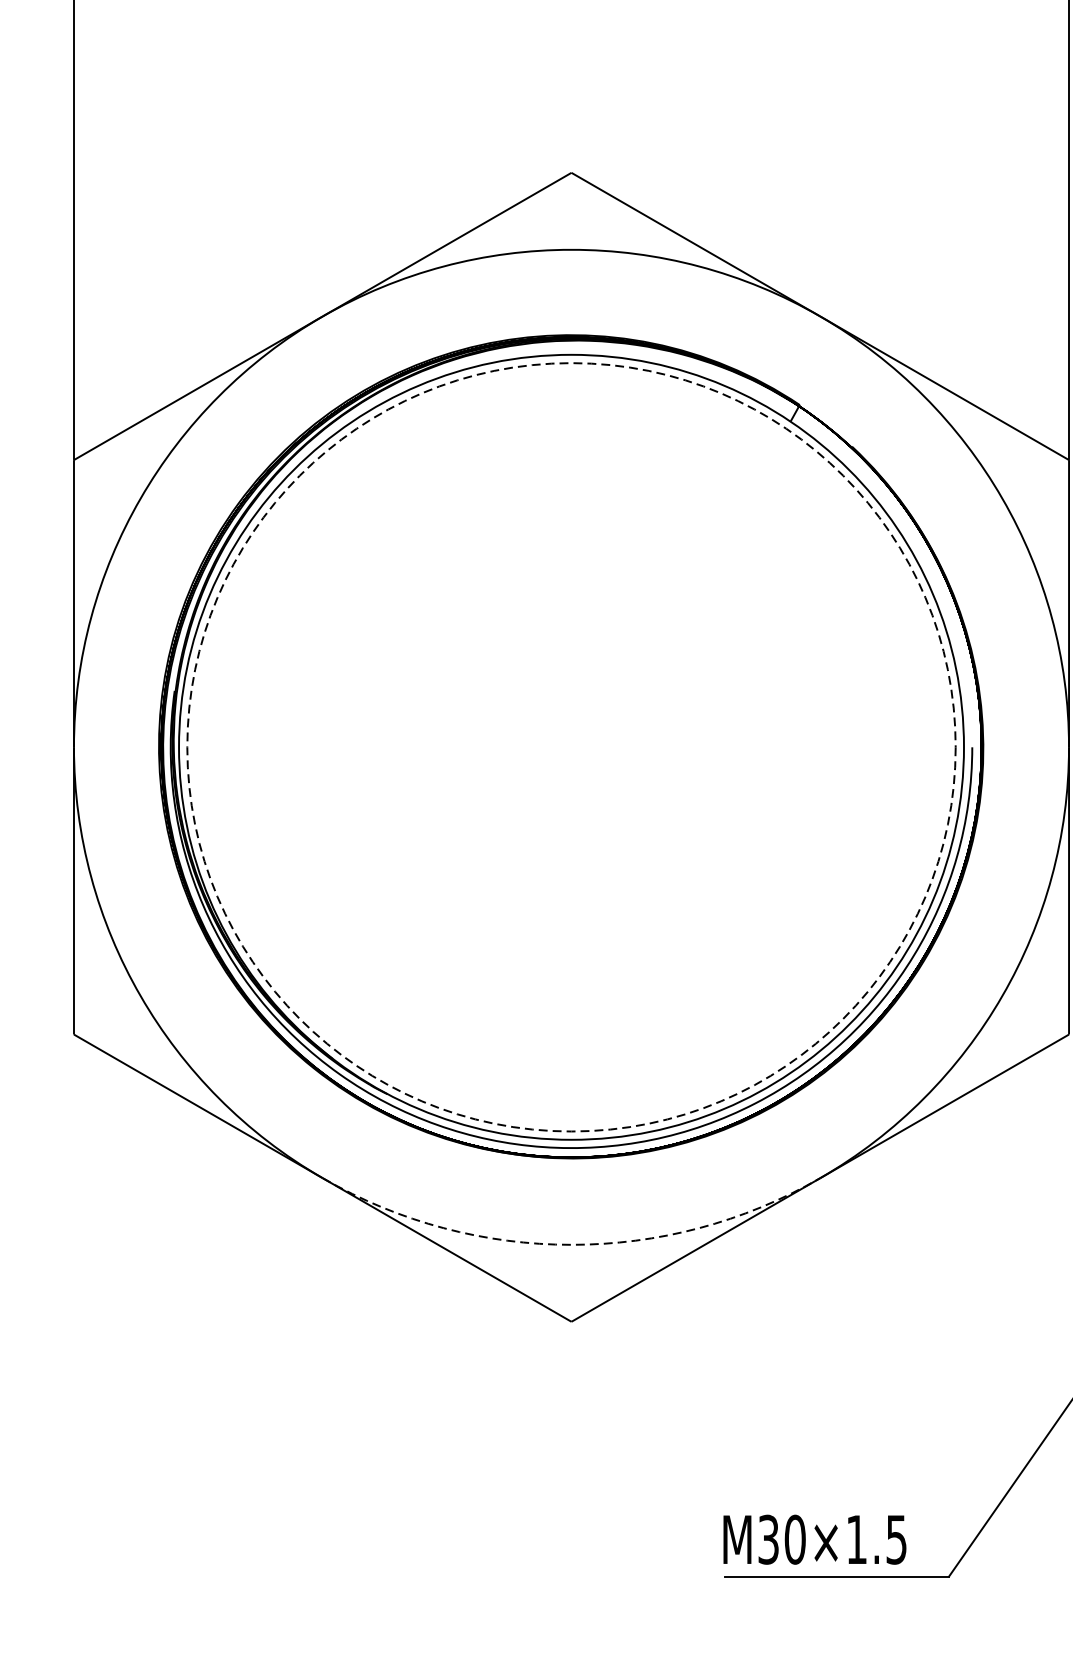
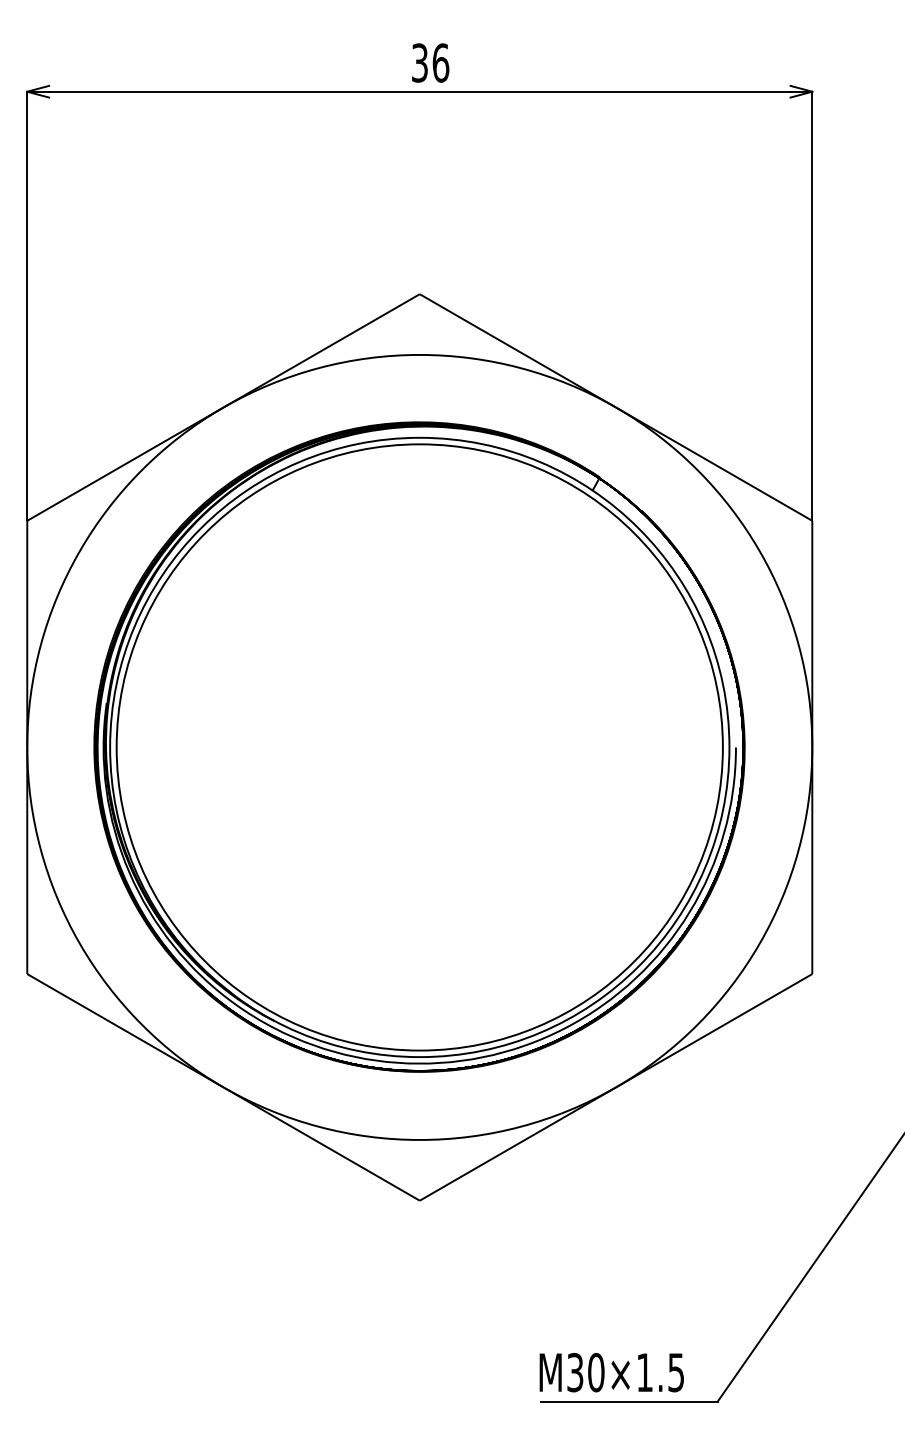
circle: (571, 747) -> (419, 747), dashed -> solid
arc: (571, 1244) -> (419, 1139), dashed -> solid

